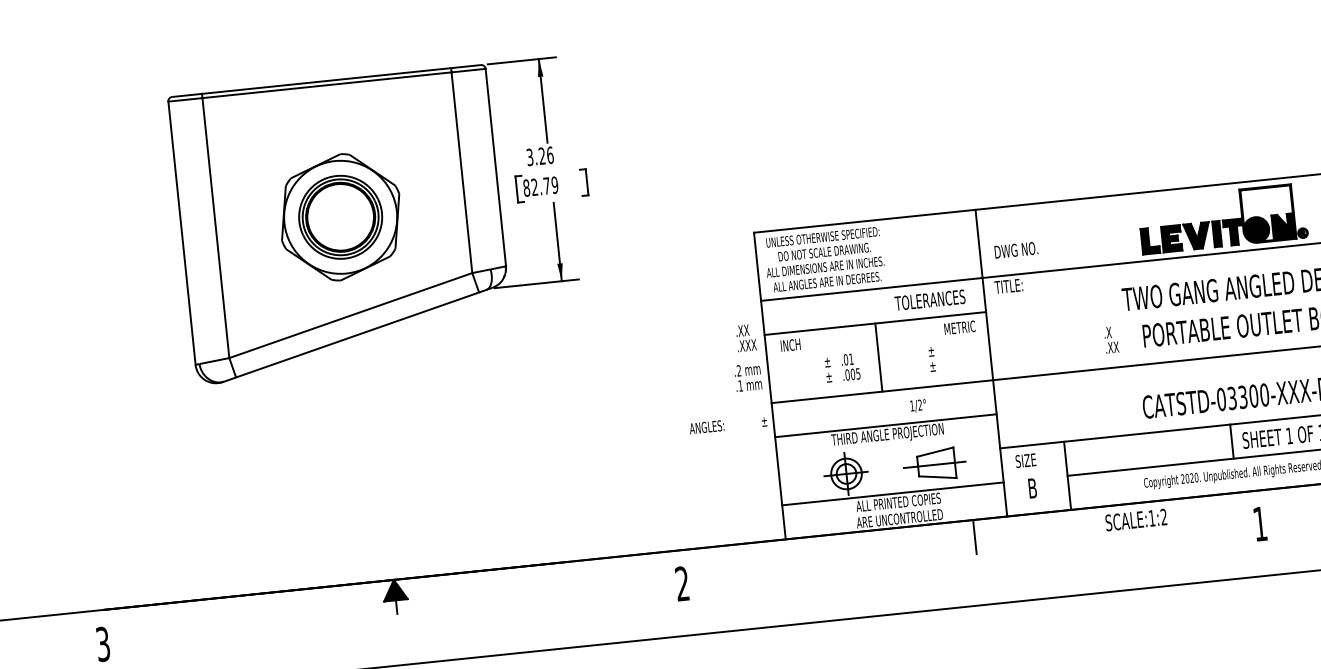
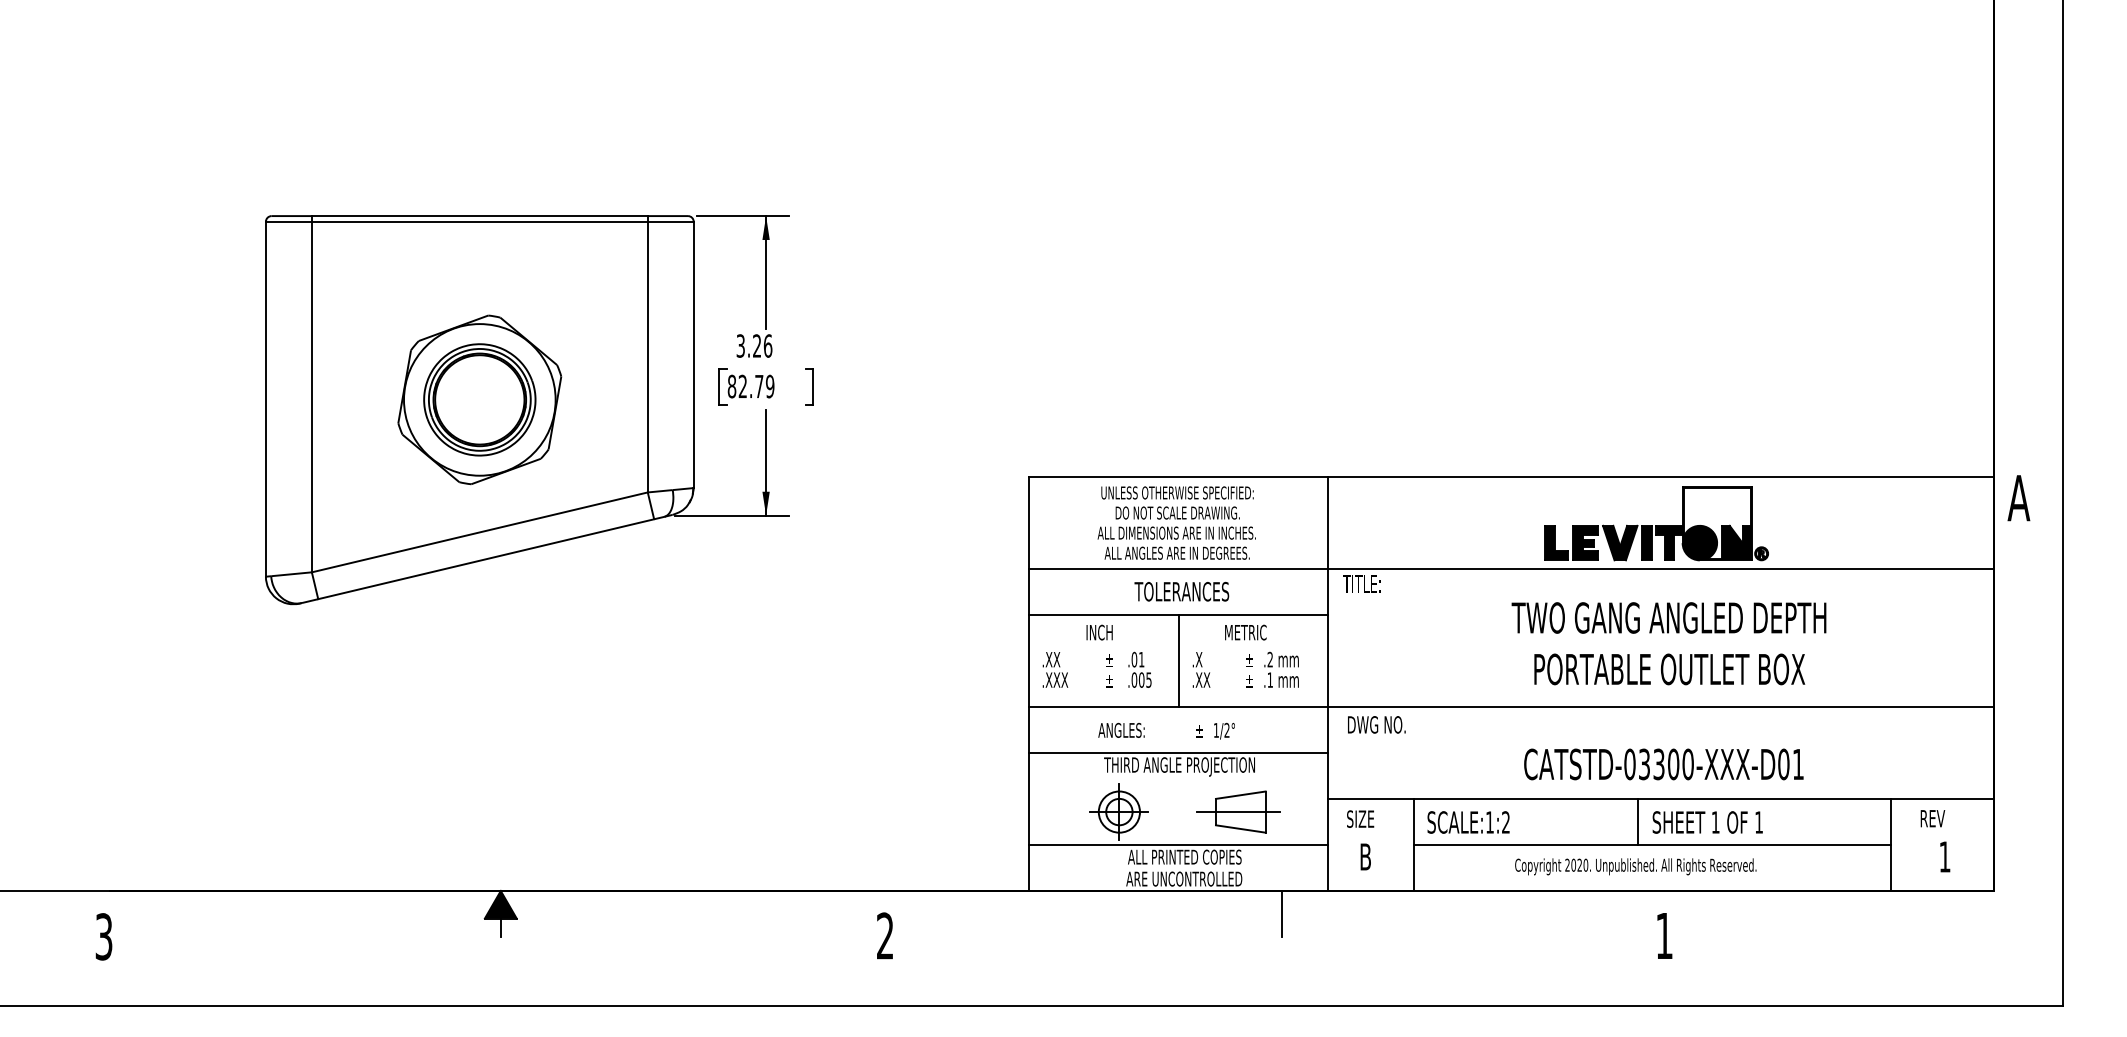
text: (1016, 249) -> (1376, 724), moved
text: (824, 259) -> (1176, 522), moved
text: (929, 300) -> (1181, 591), moved
text: (959, 327) -> (1245, 632), moved
text: (746, 337) -> (1055, 669), moved
text: (1111, 339) -> (1201, 669), moved
text: (790, 345) -> (1099, 632), moved
text: (748, 377) -> (1281, 669), moved
text: (728, 424) -> (1150, 729), moved
text: (1136, 520) -> (1468, 822), moved

